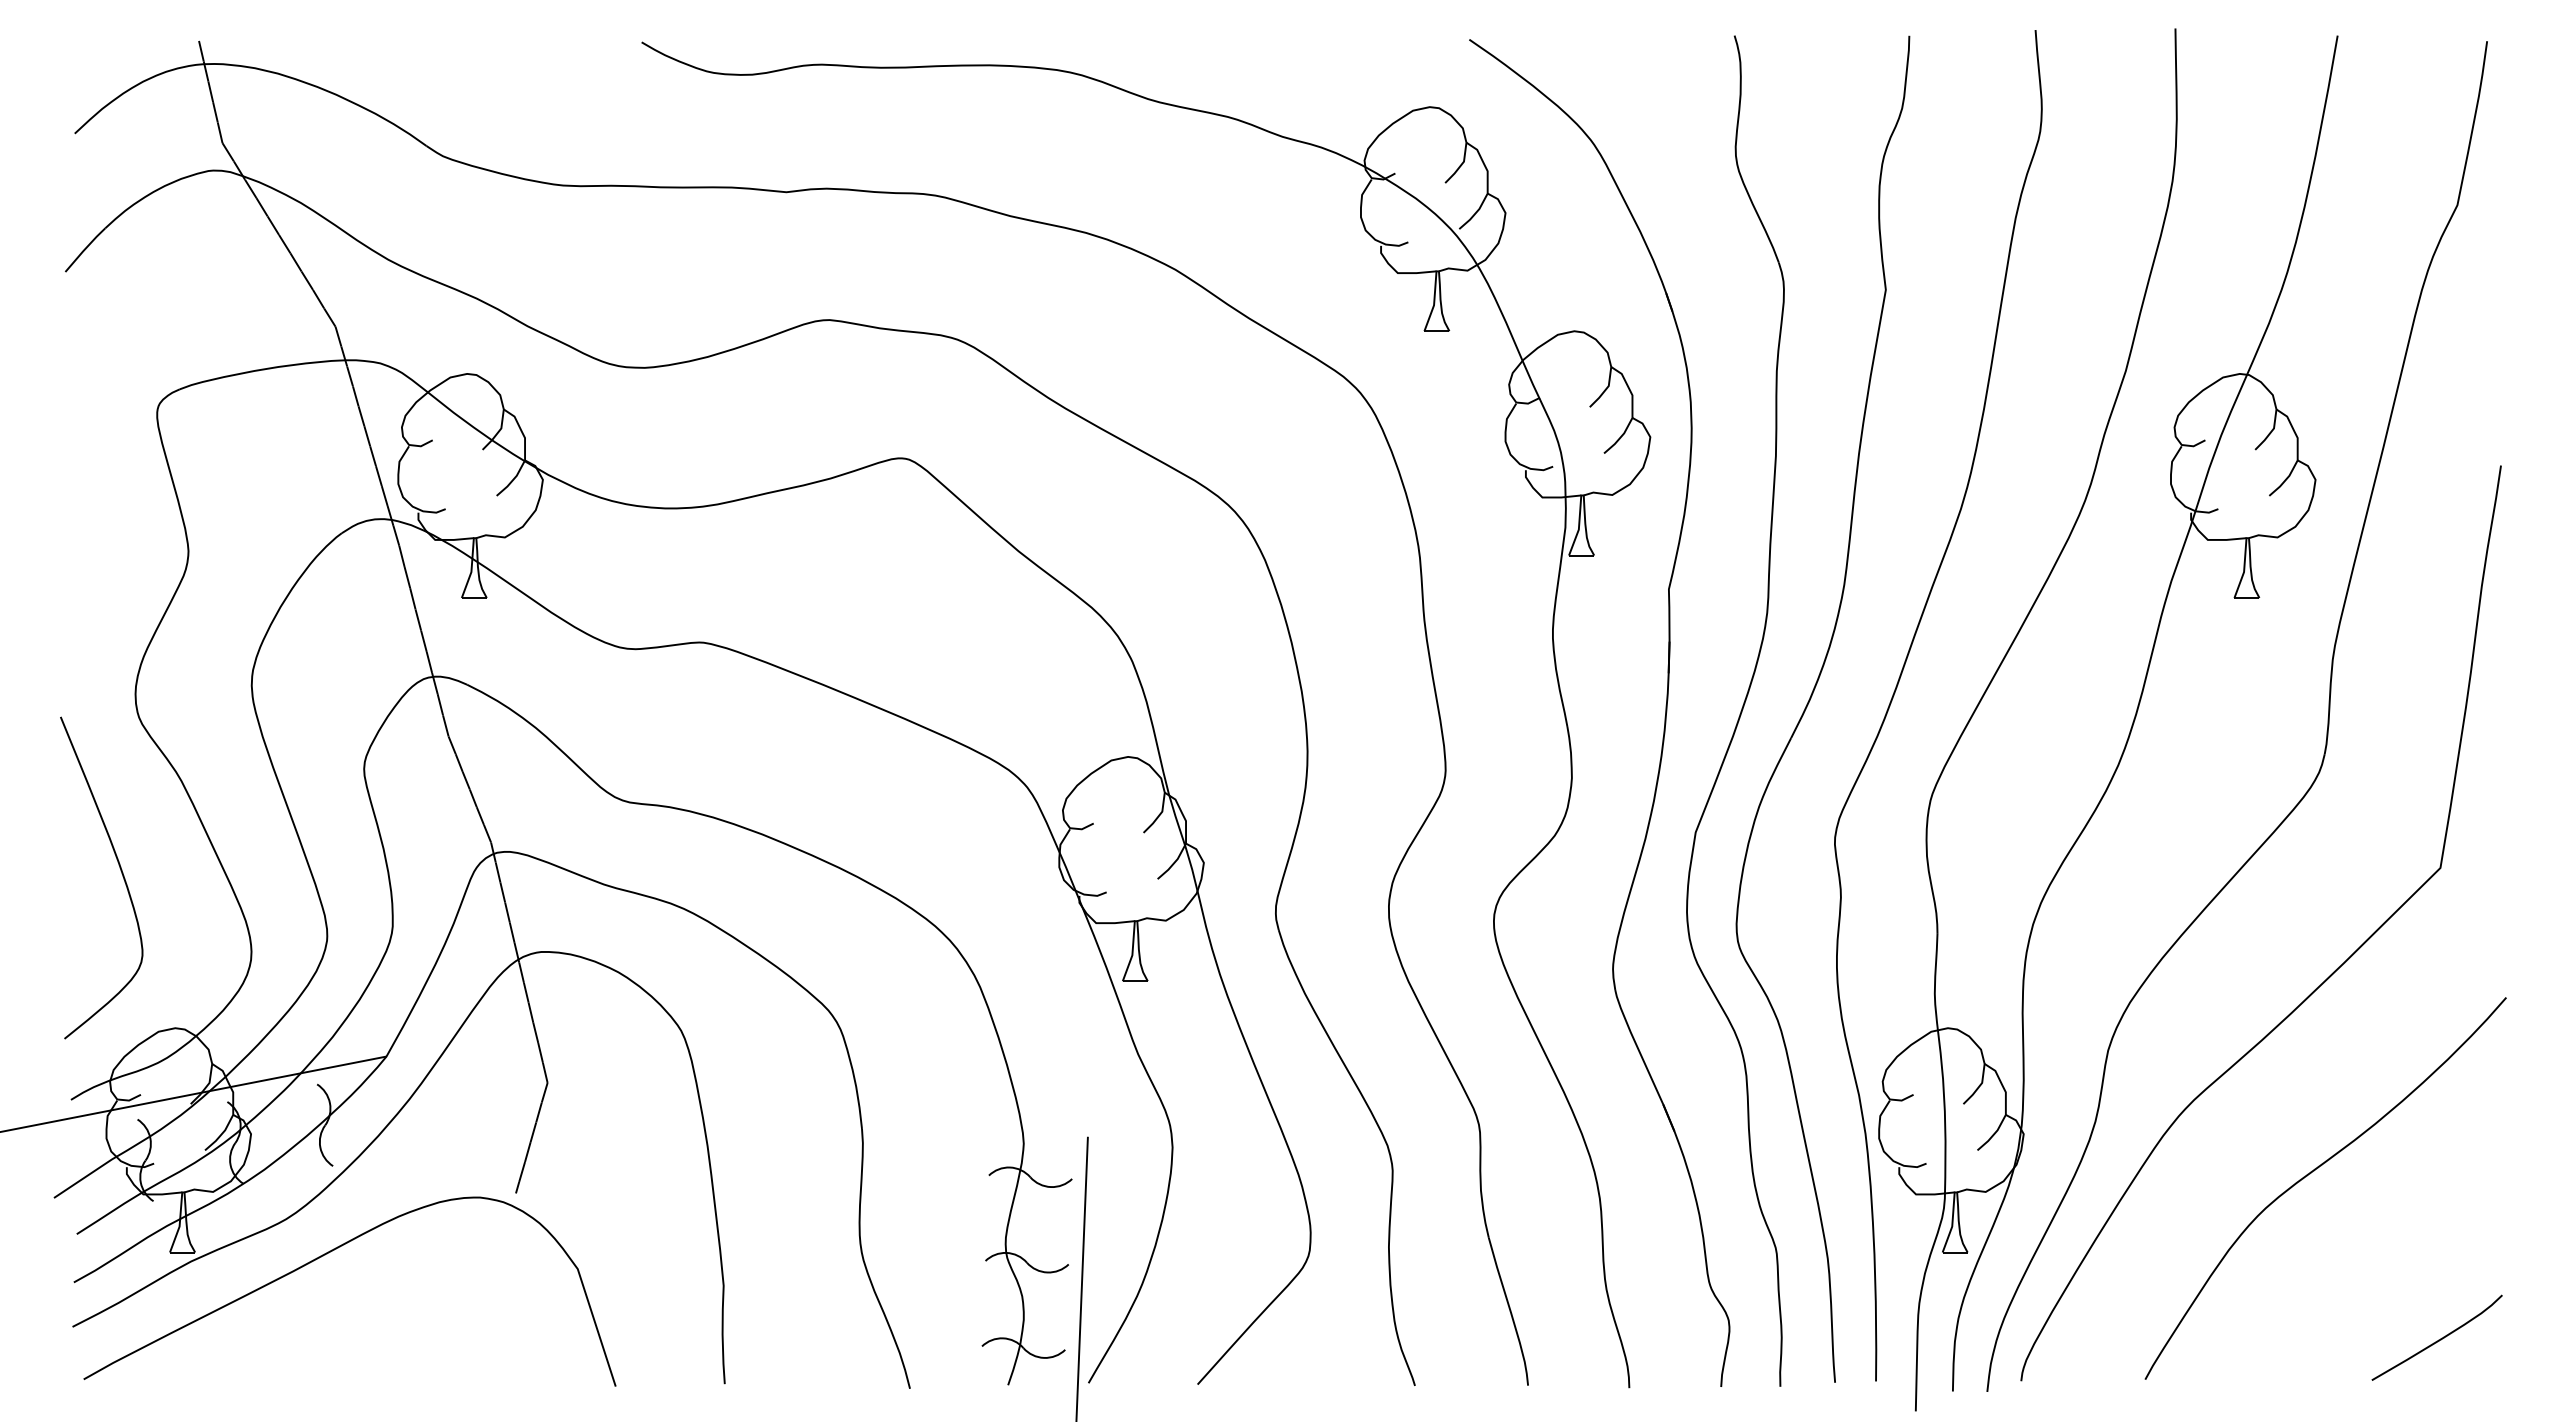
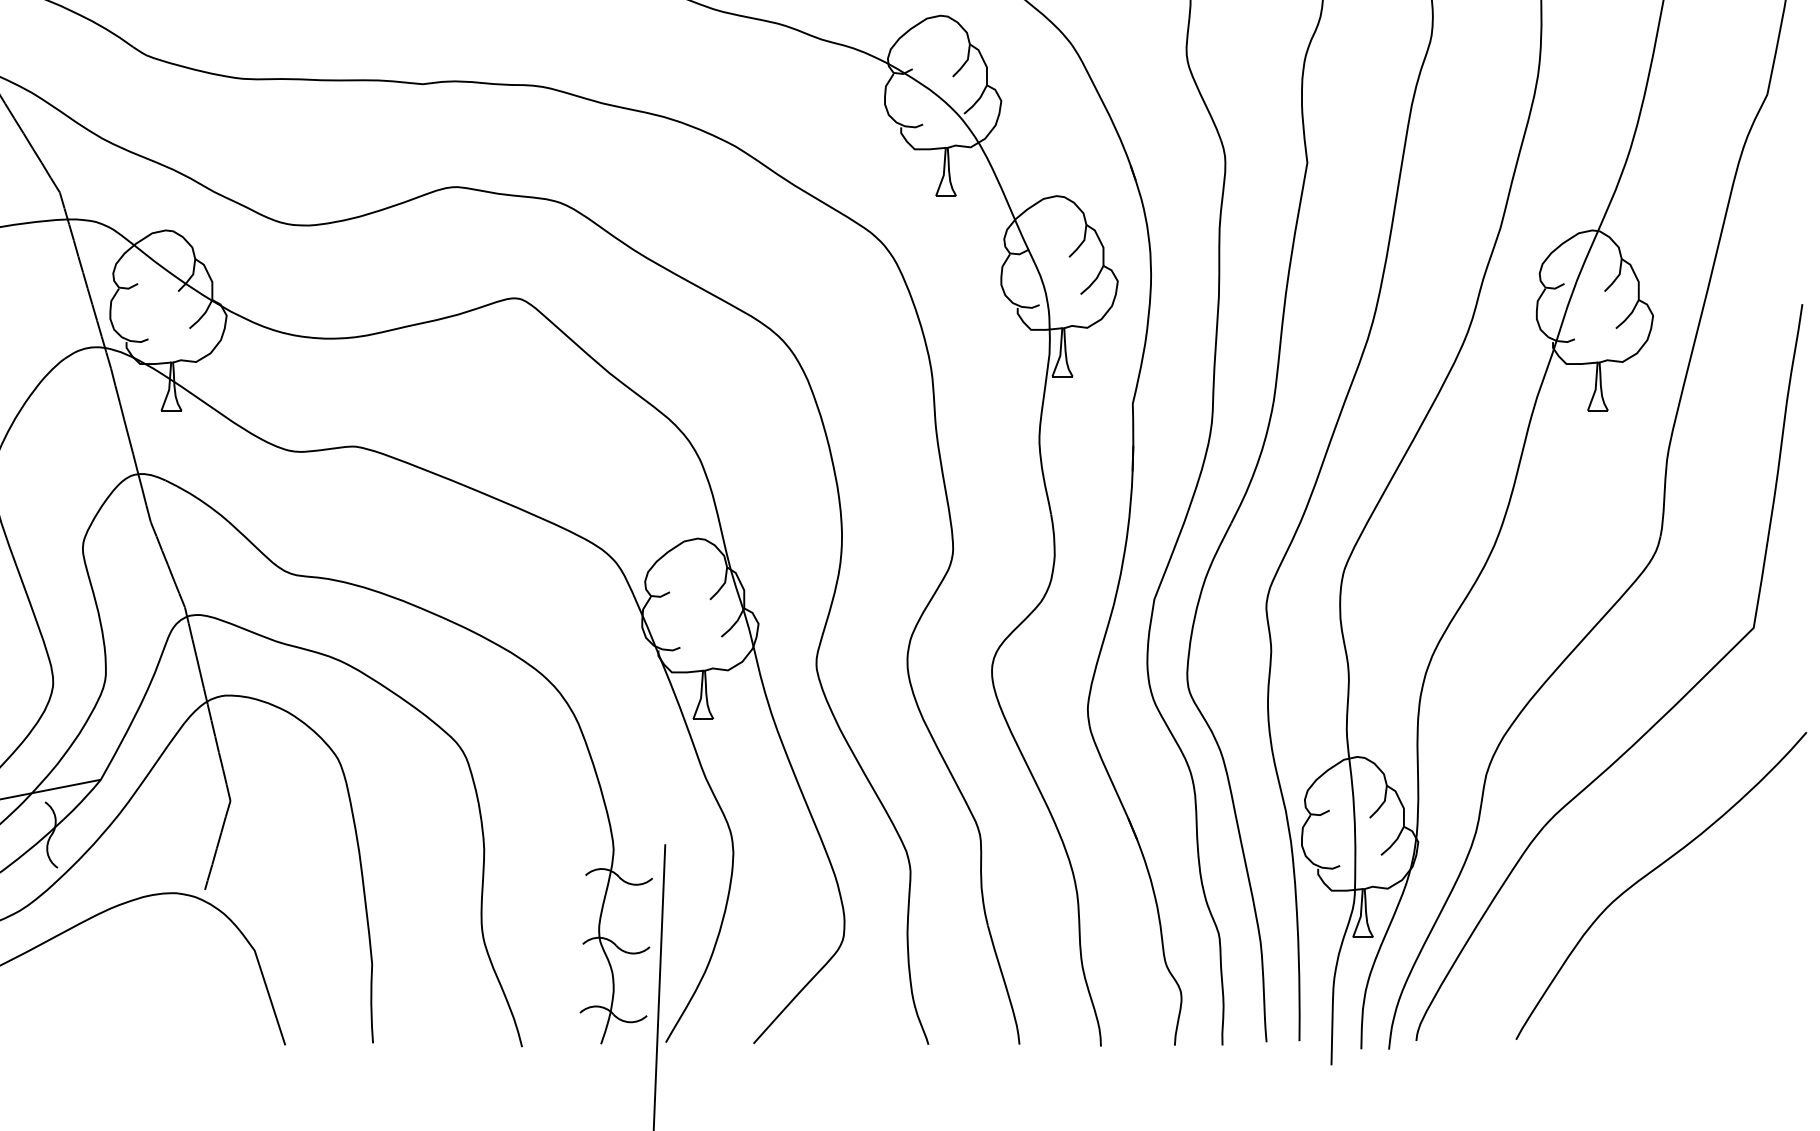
curve: (2438, 1339) -> (1752, 1007), removed

